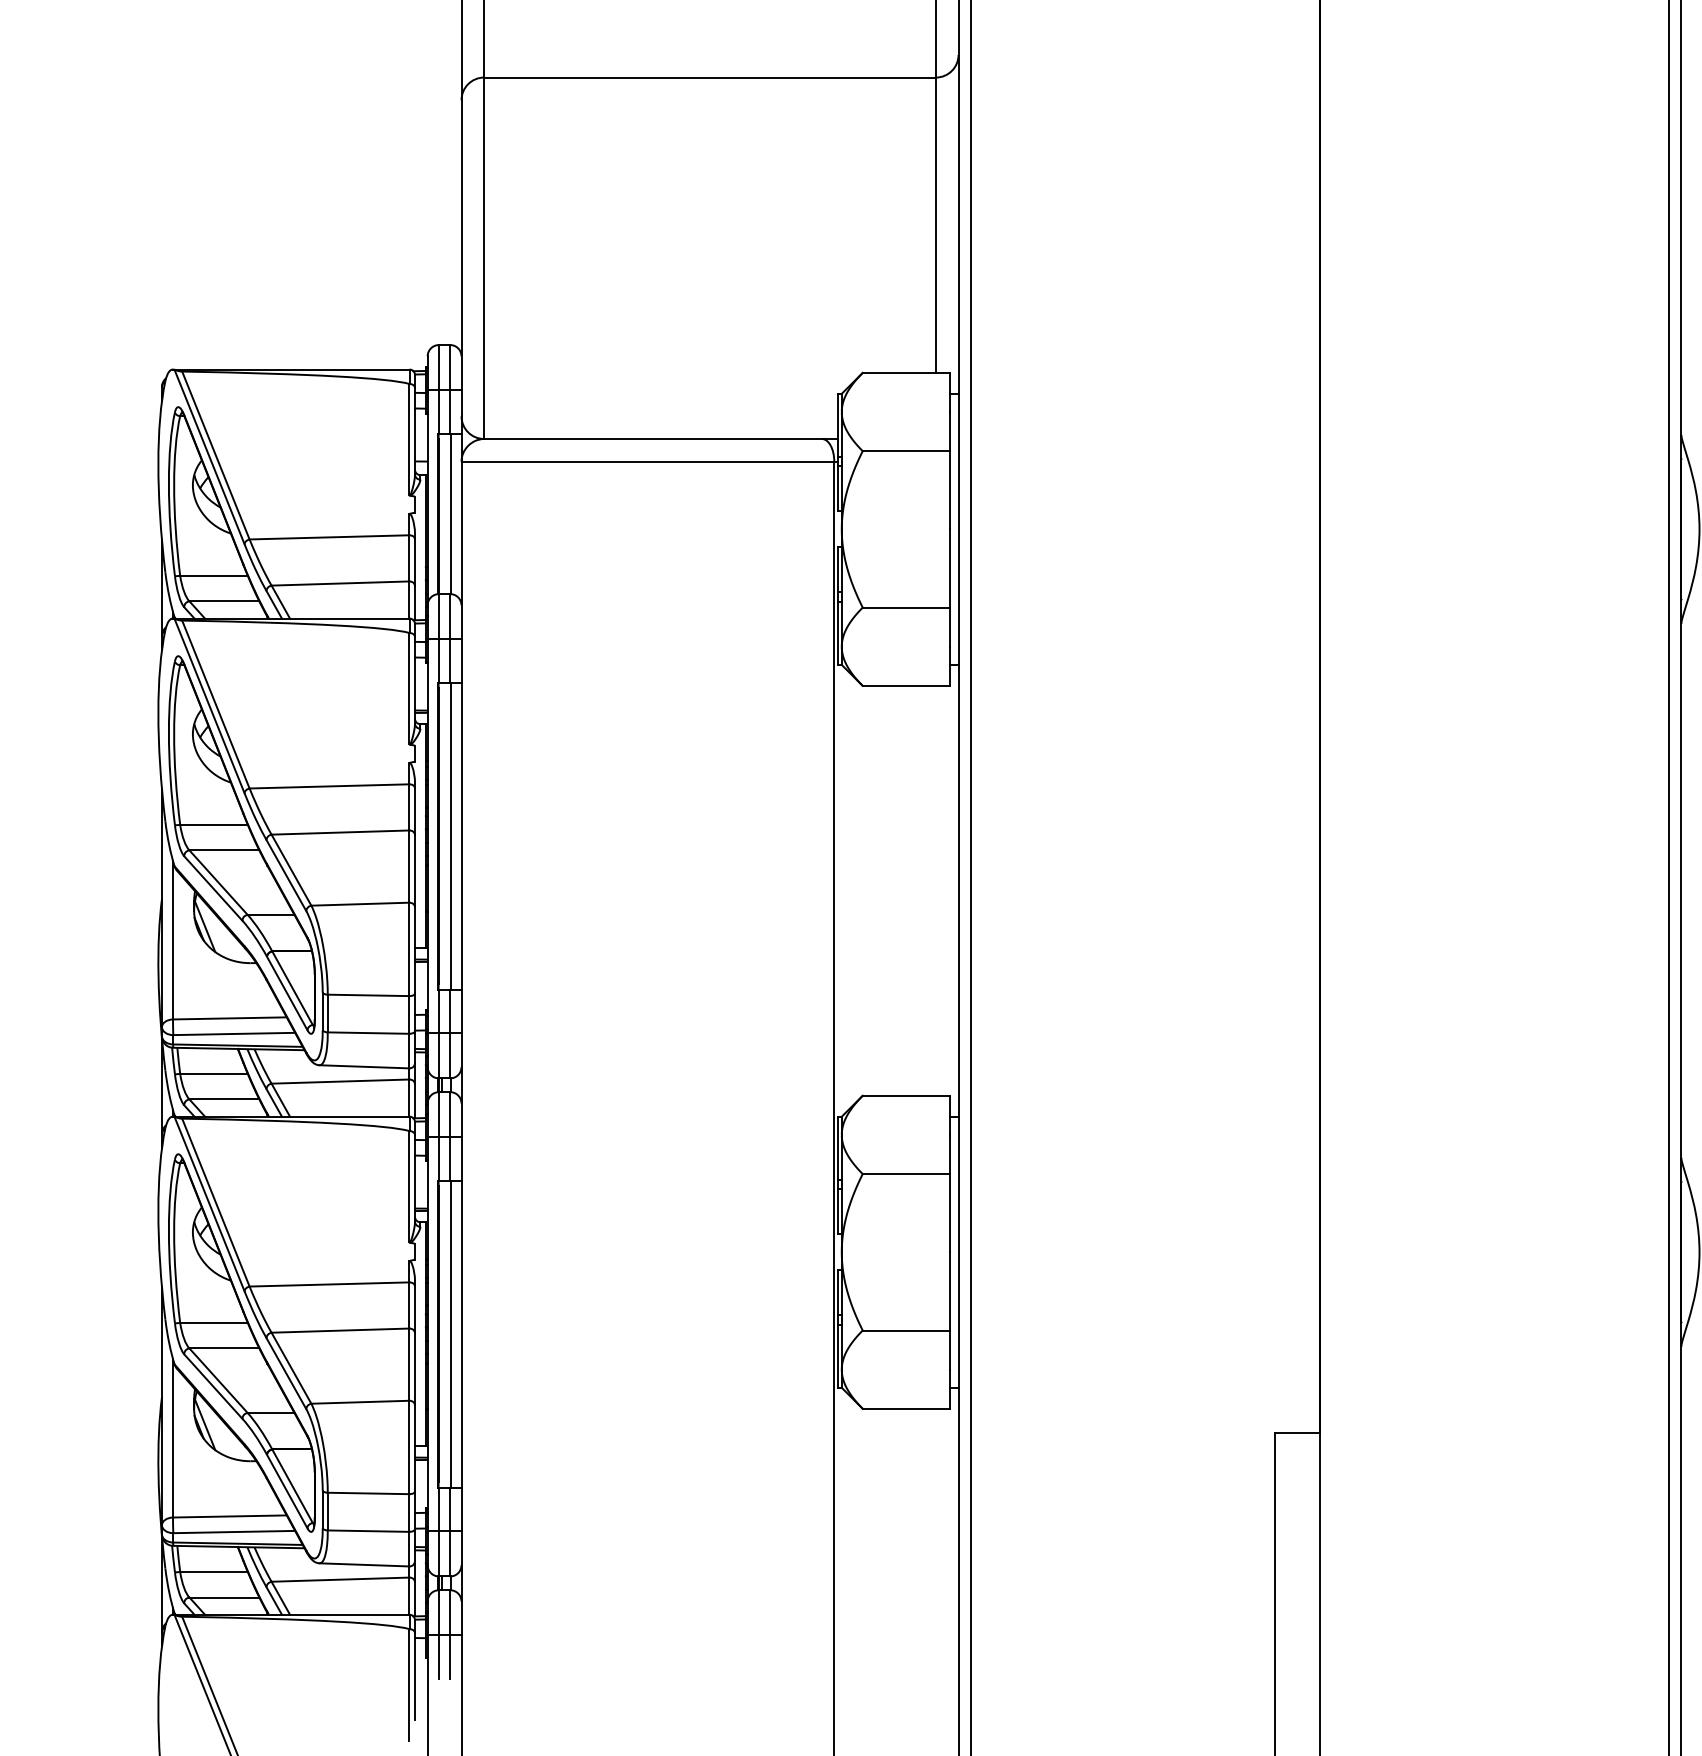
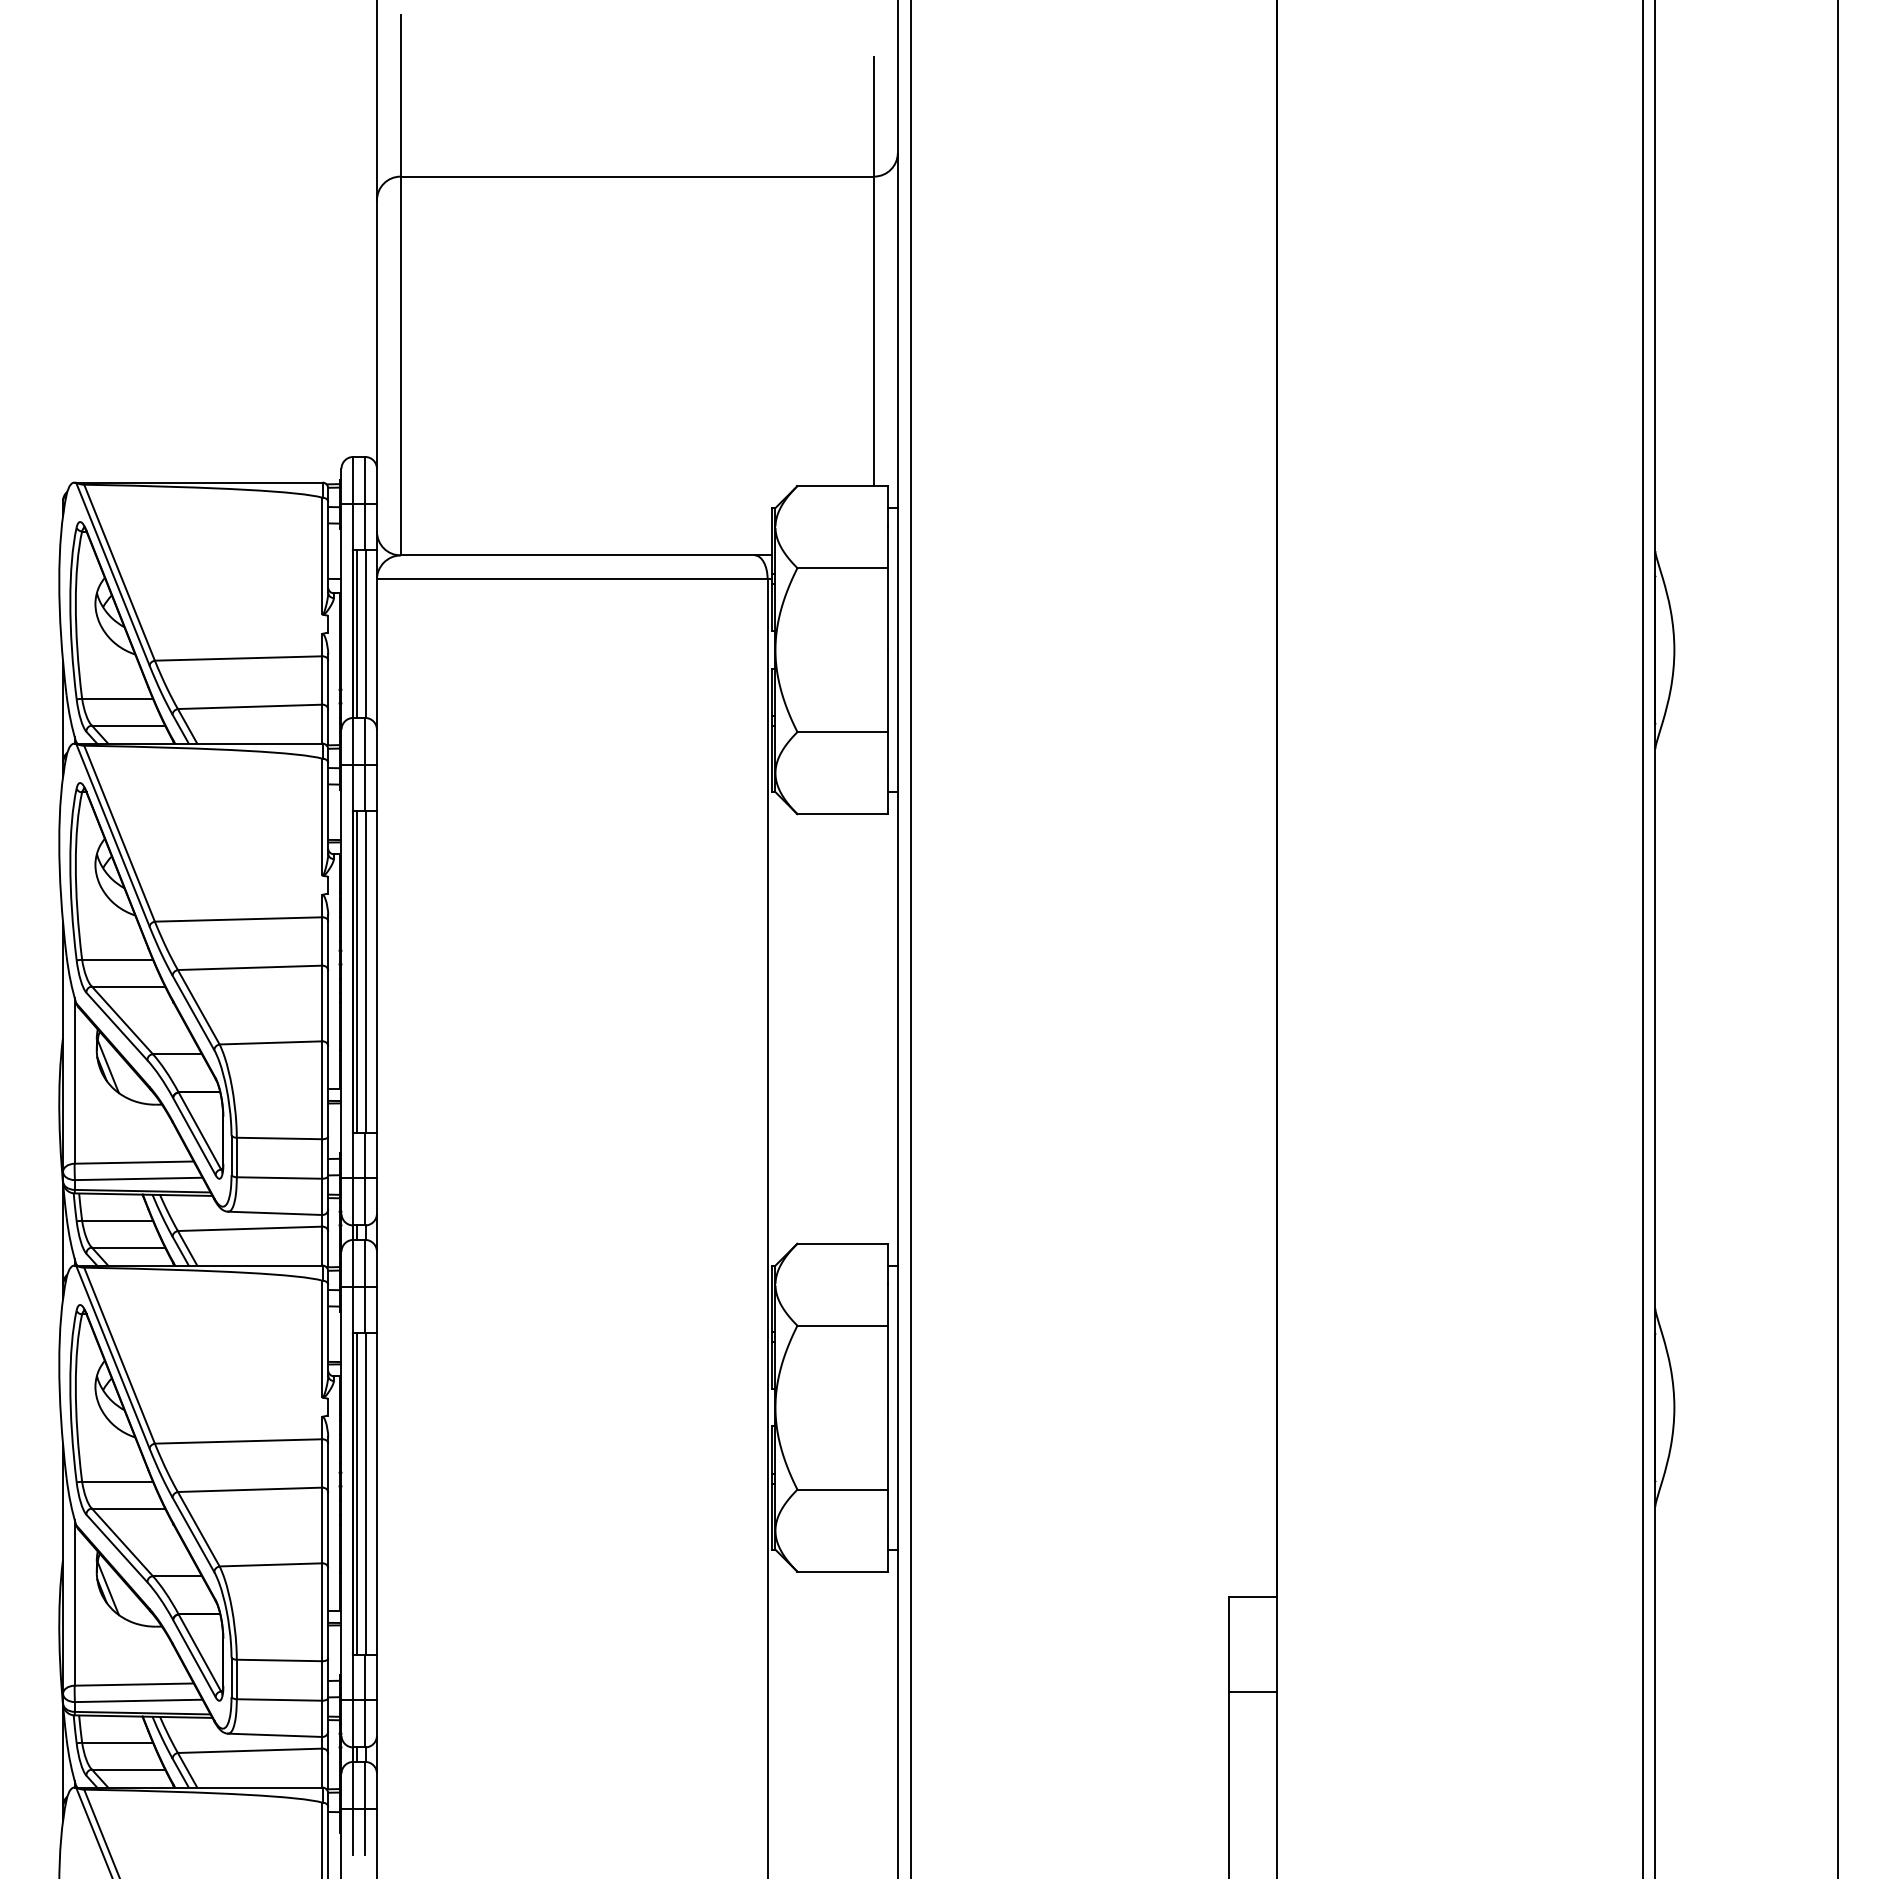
line: (441, 513) -> (356, 633), added
line: (441, 836) -> (356, 971), added
line: (441, 1334) -> (356, 1493), added
line: (1296, 1523) -> (1252, 1691), added

